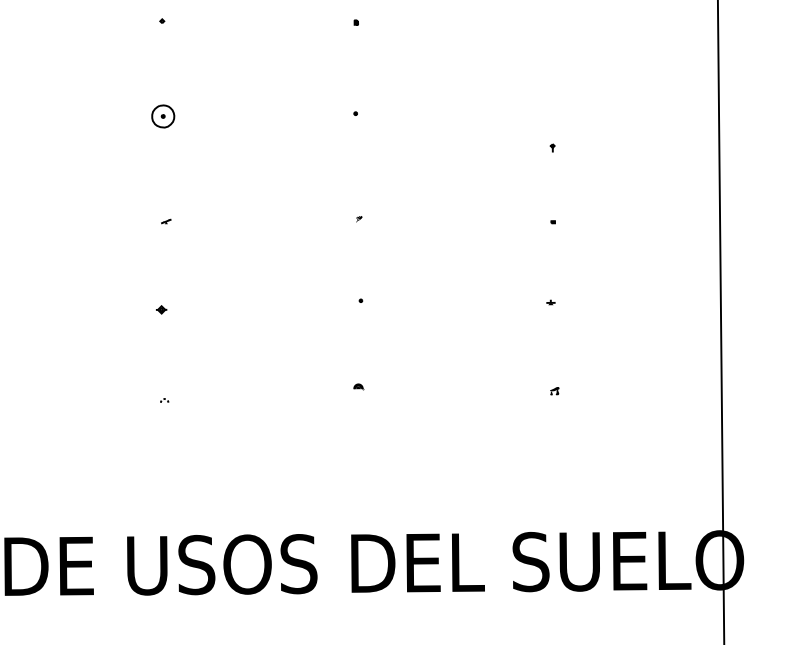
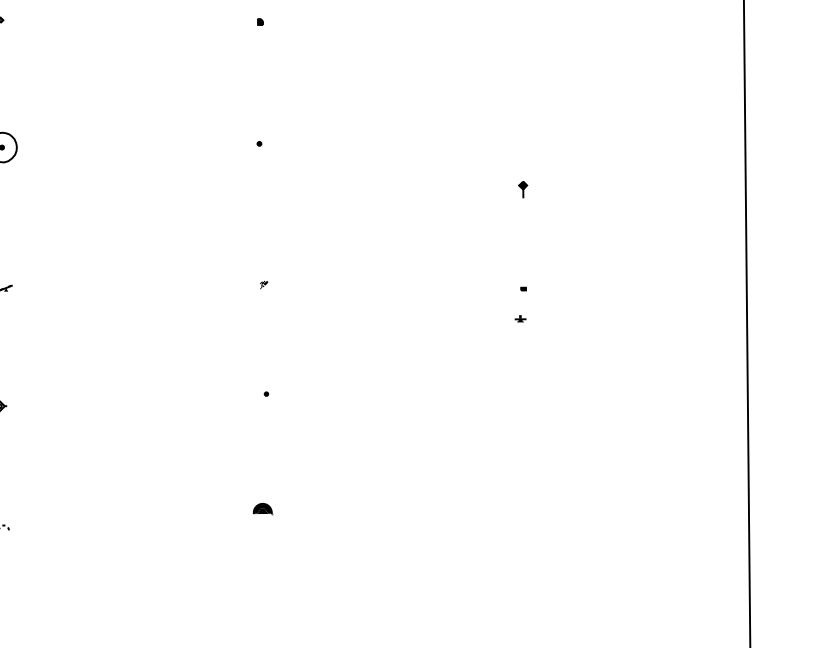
part: (552, 147) -> (522, 189), size x1.6
part: (550, 302) -> (519, 318), moved
part: (358, 386) -> (263, 508), size x1.6
part: (554, 391) -> (525, 515), removed

